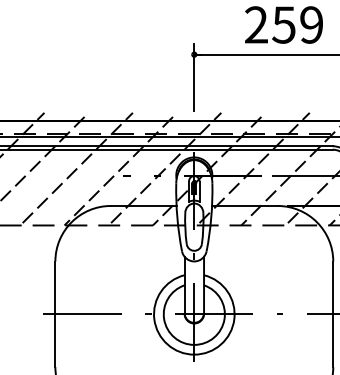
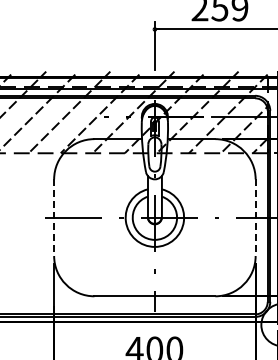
line: (55, 315) -> (54, 218), solid -> dashed
line: (333, 315) -> (255, 218), solid -> dashed

